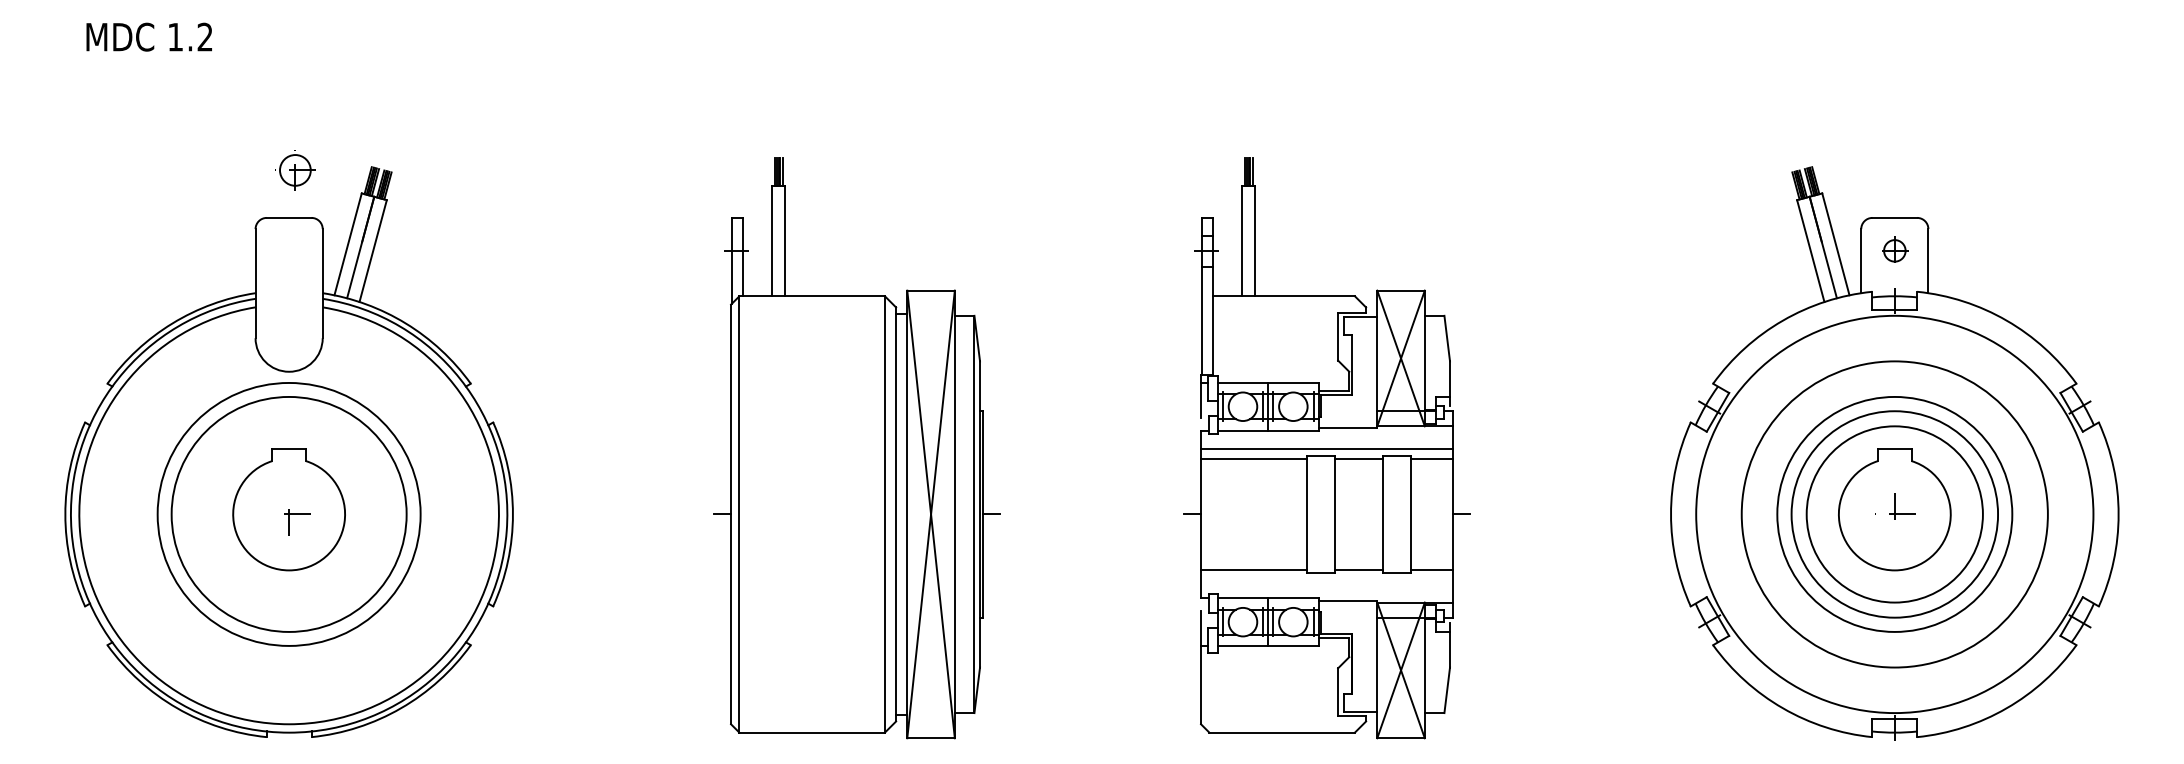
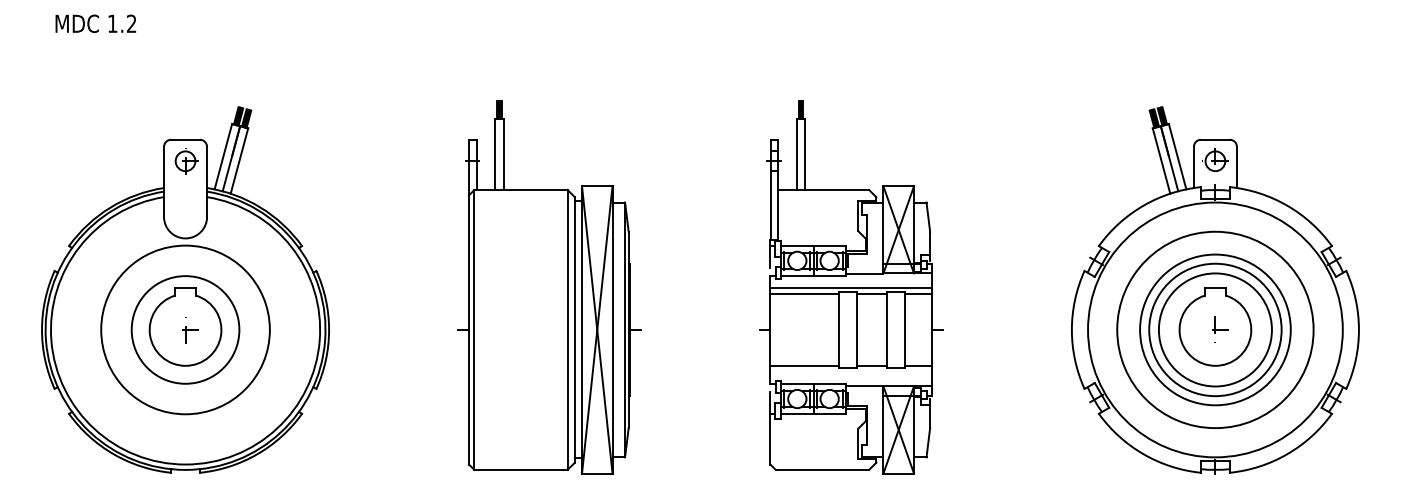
part: (296, 170) -> (186, 161), moved
part: (1894, 248) -> (1215, 159), size x1.43
circle: (289, 513) -> (185, 329), size x0.71

